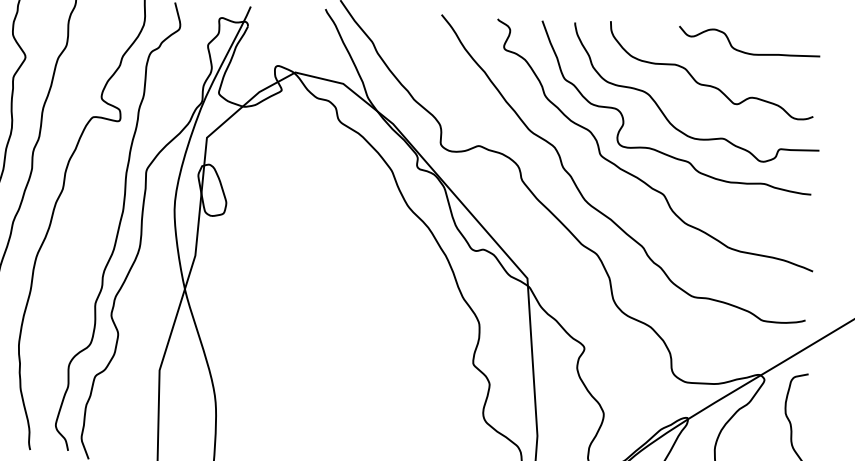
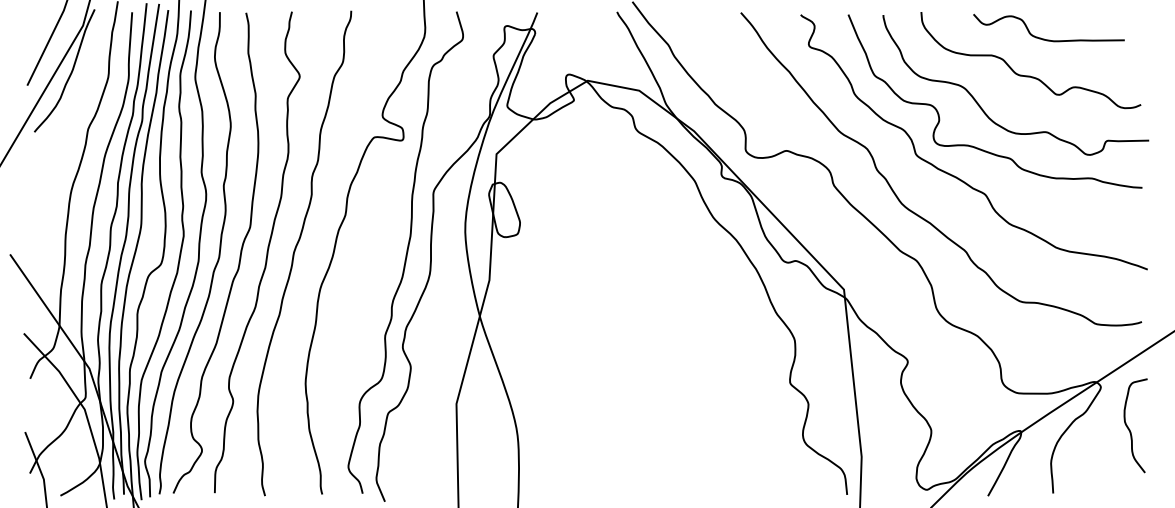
curve: (745, 51) -> (1044, 38), moved

